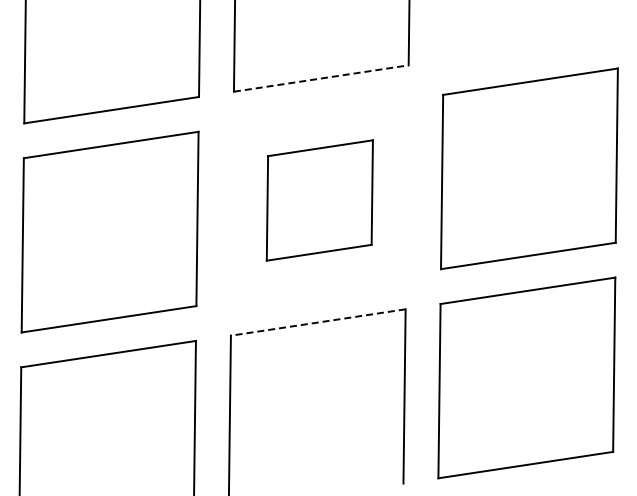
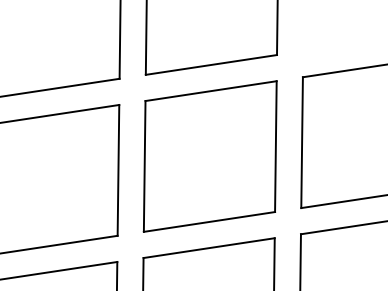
line: (321, 78) -> (211, 64), dashed -> solid
part: (319, 200) -> (210, 156), size x1.67
line: (317, 322) -> (208, 248), dashed -> solid

